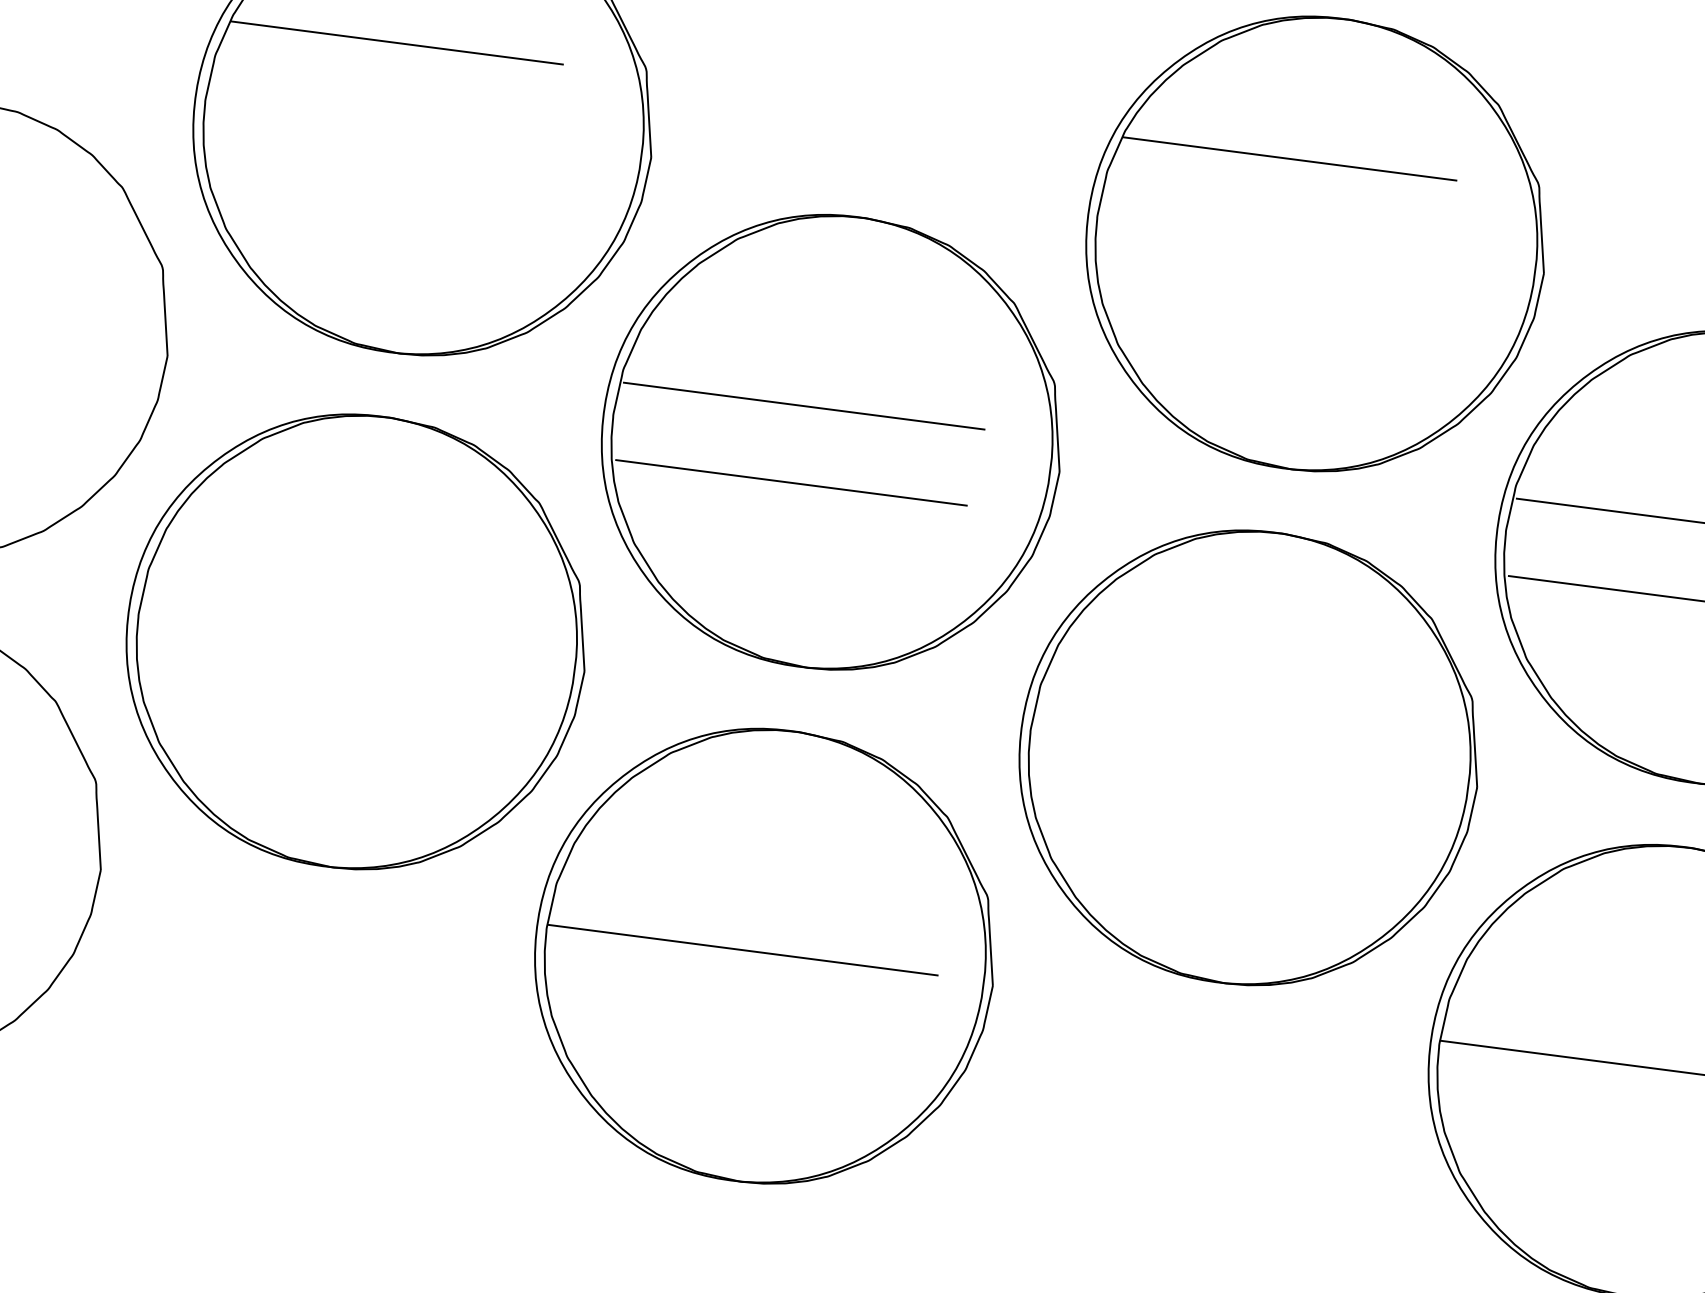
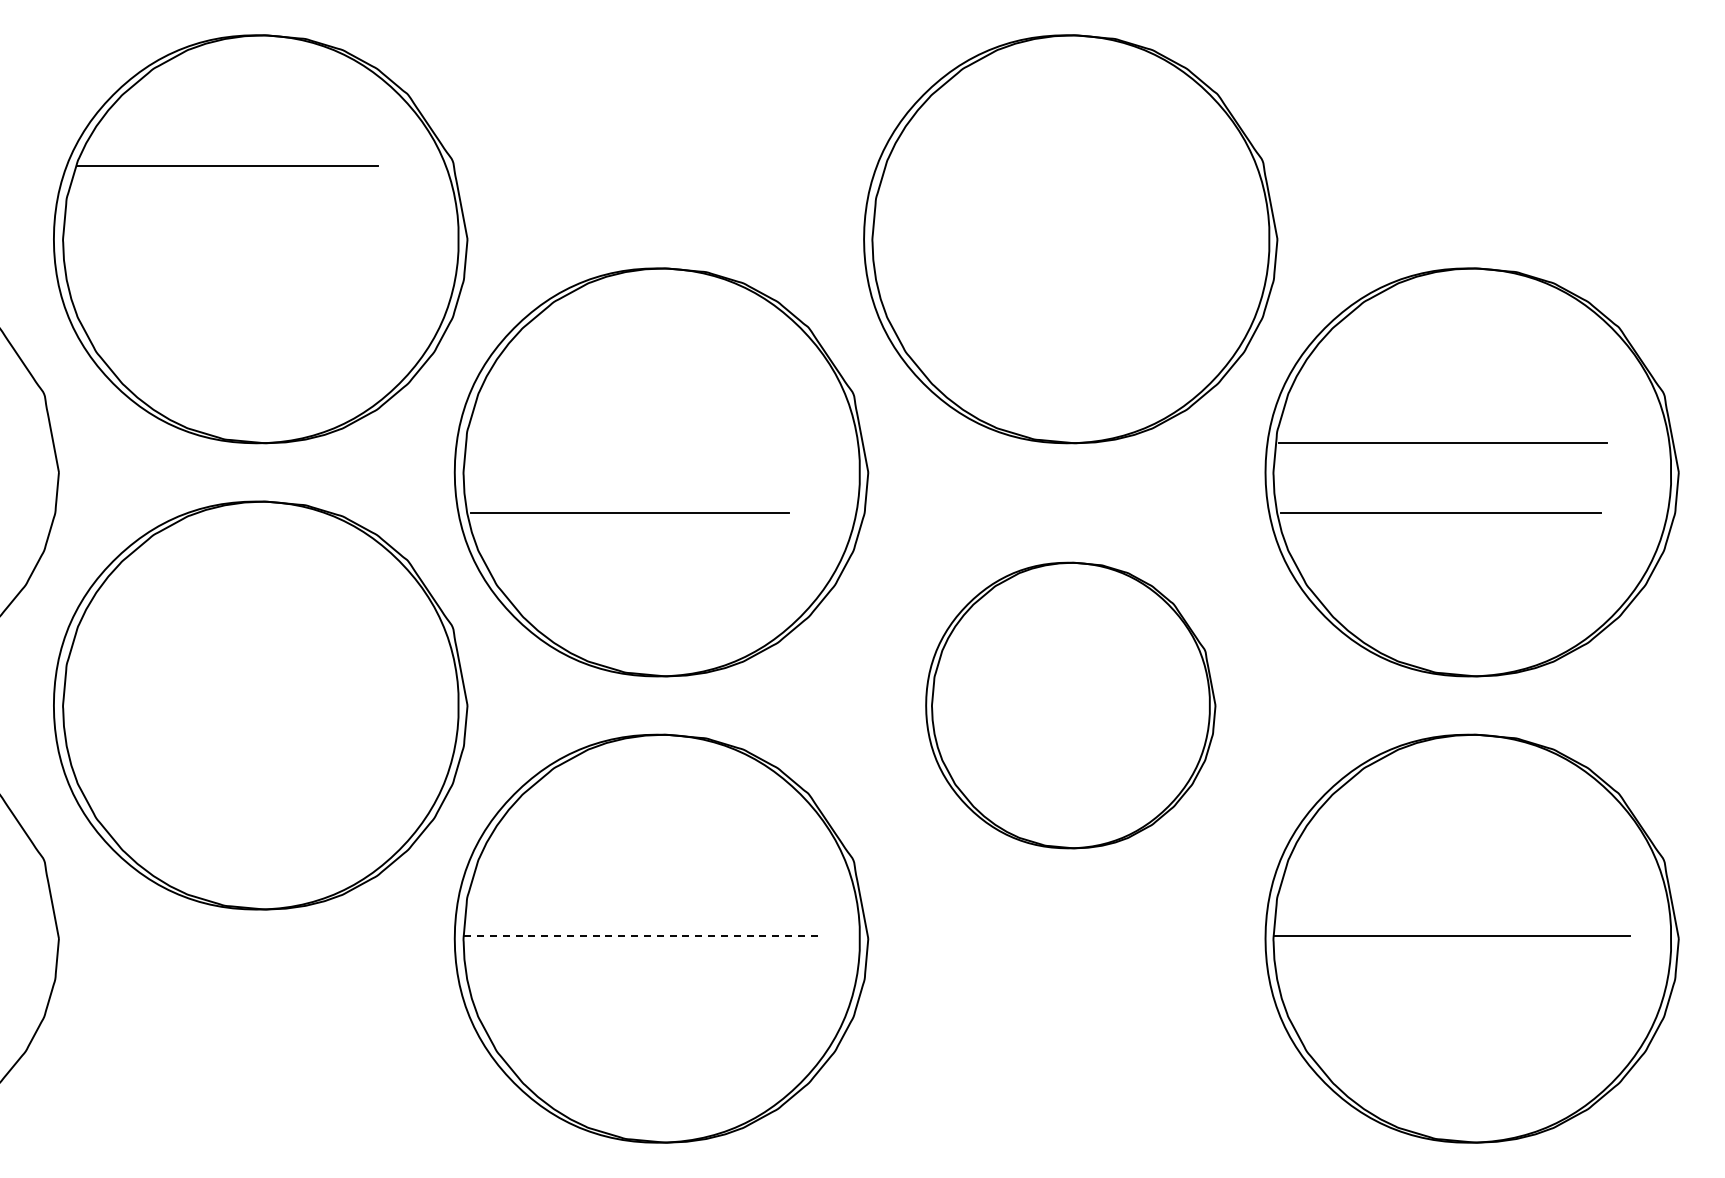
line: (1289, 159) -> (1037, 166), removed
line: (803, 406) -> (632, 443), removed
part: (1249, 757) -> (1070, 705), size x0.7
line: (743, 949) -> (641, 935), solid -> dashed

